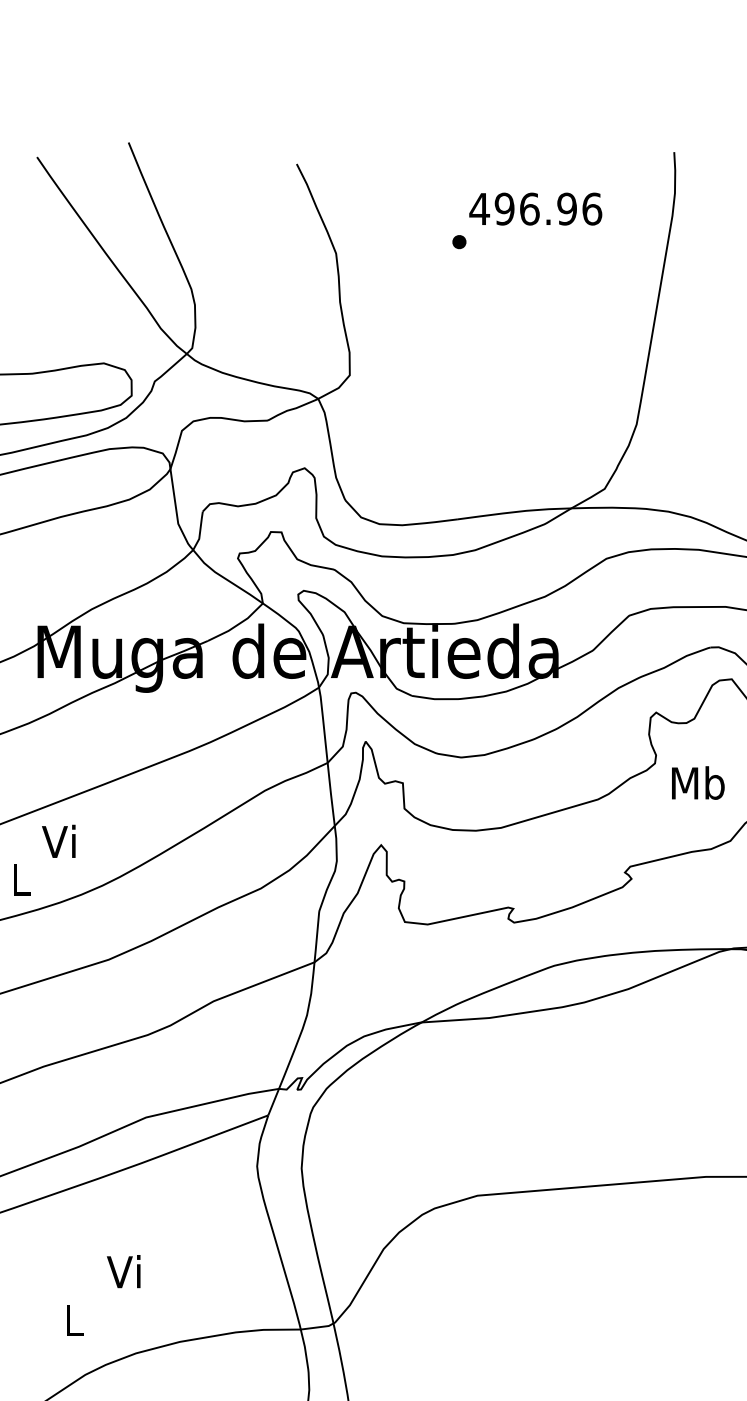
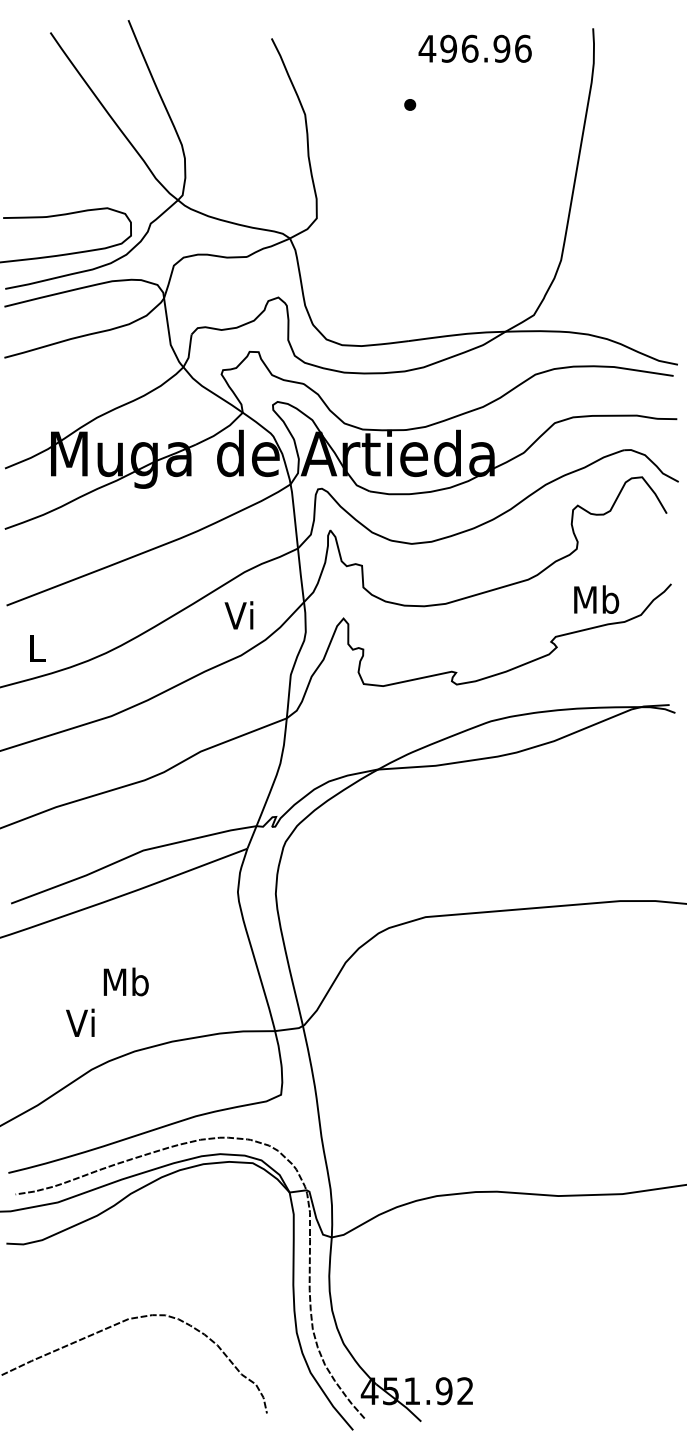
text: (534, 208) -> (474, 48), moved
text: (698, 782) -> (596, 599), moved
text: (58, 841) -> (238, 615), moved
text: (125, 1271) -> (125, 981), Vi -> Mb
text: (72, 1319) -> (80, 1022), L -> Vi

